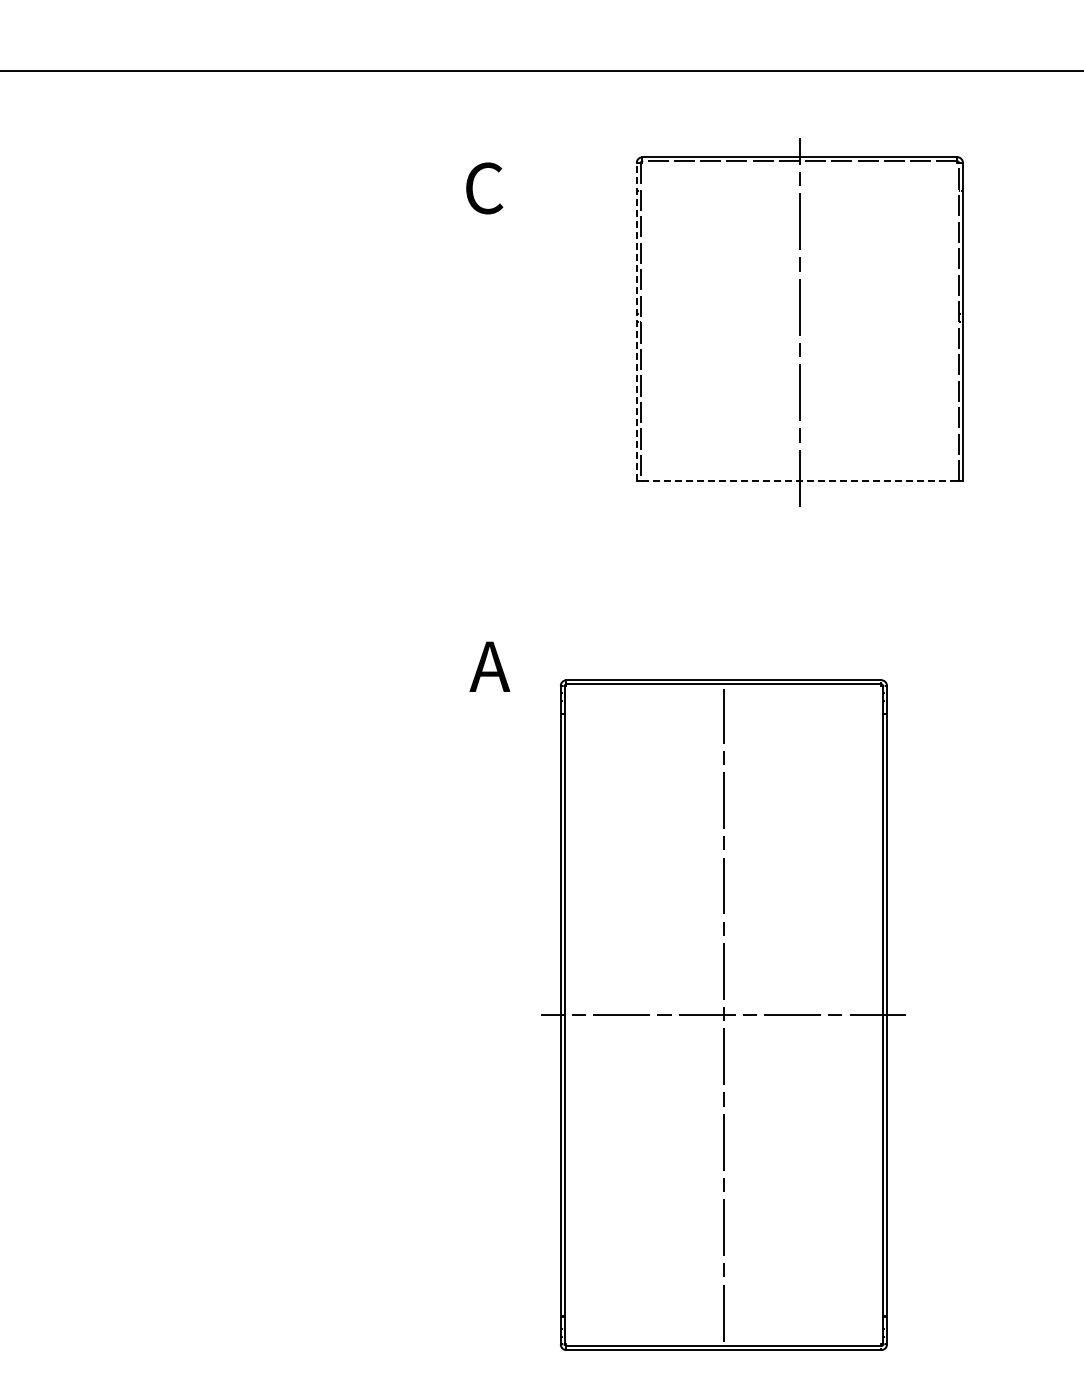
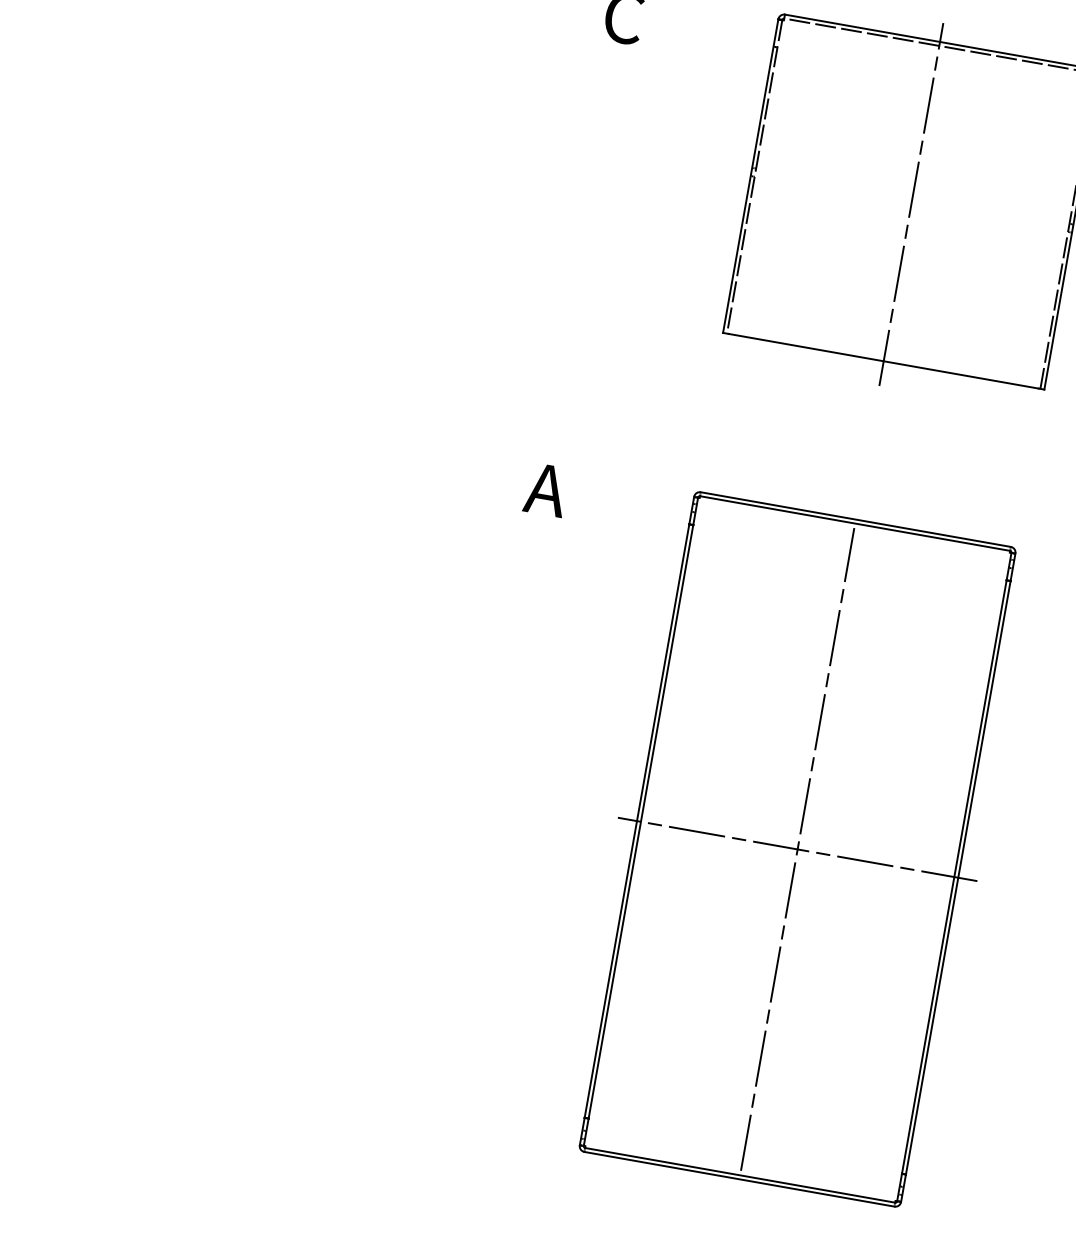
line: (636, 321) -> (750, 175), dashed -> solid
line: (799, 481) -> (883, 361), dashed -> solid
part: (723, 1014) -> (797, 848), moved

